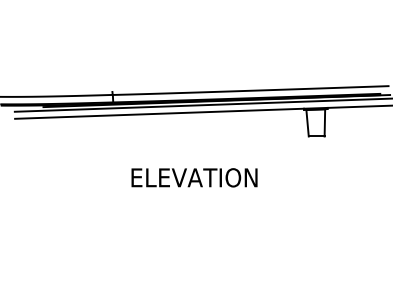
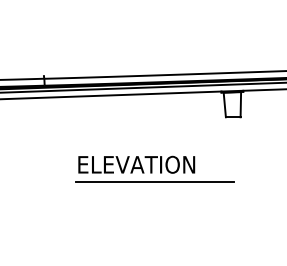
text: (194, 177) -> (136, 164), moved
line: (231, 206) -> (154, 182), added

